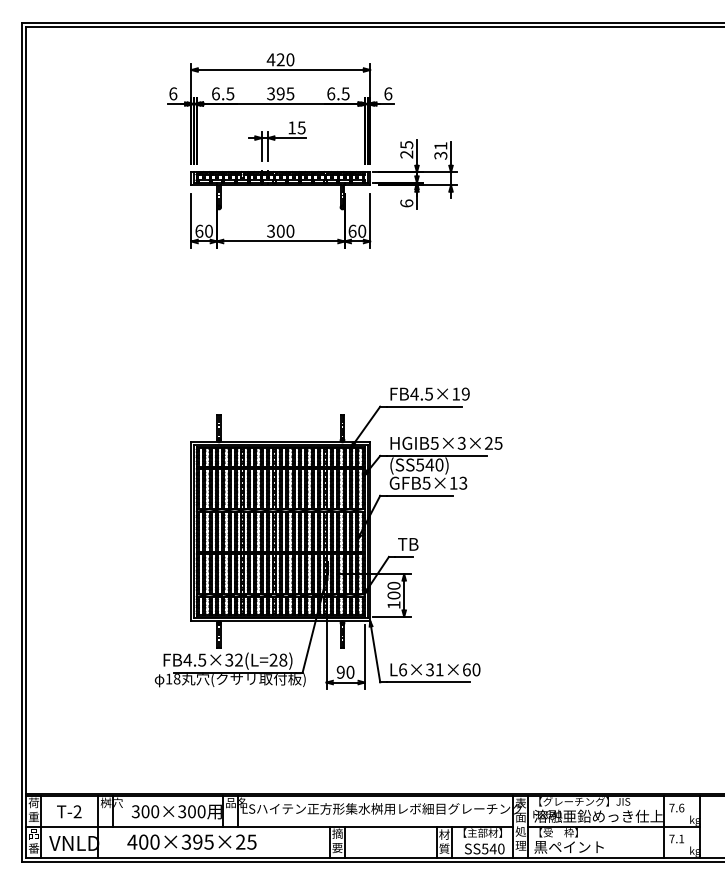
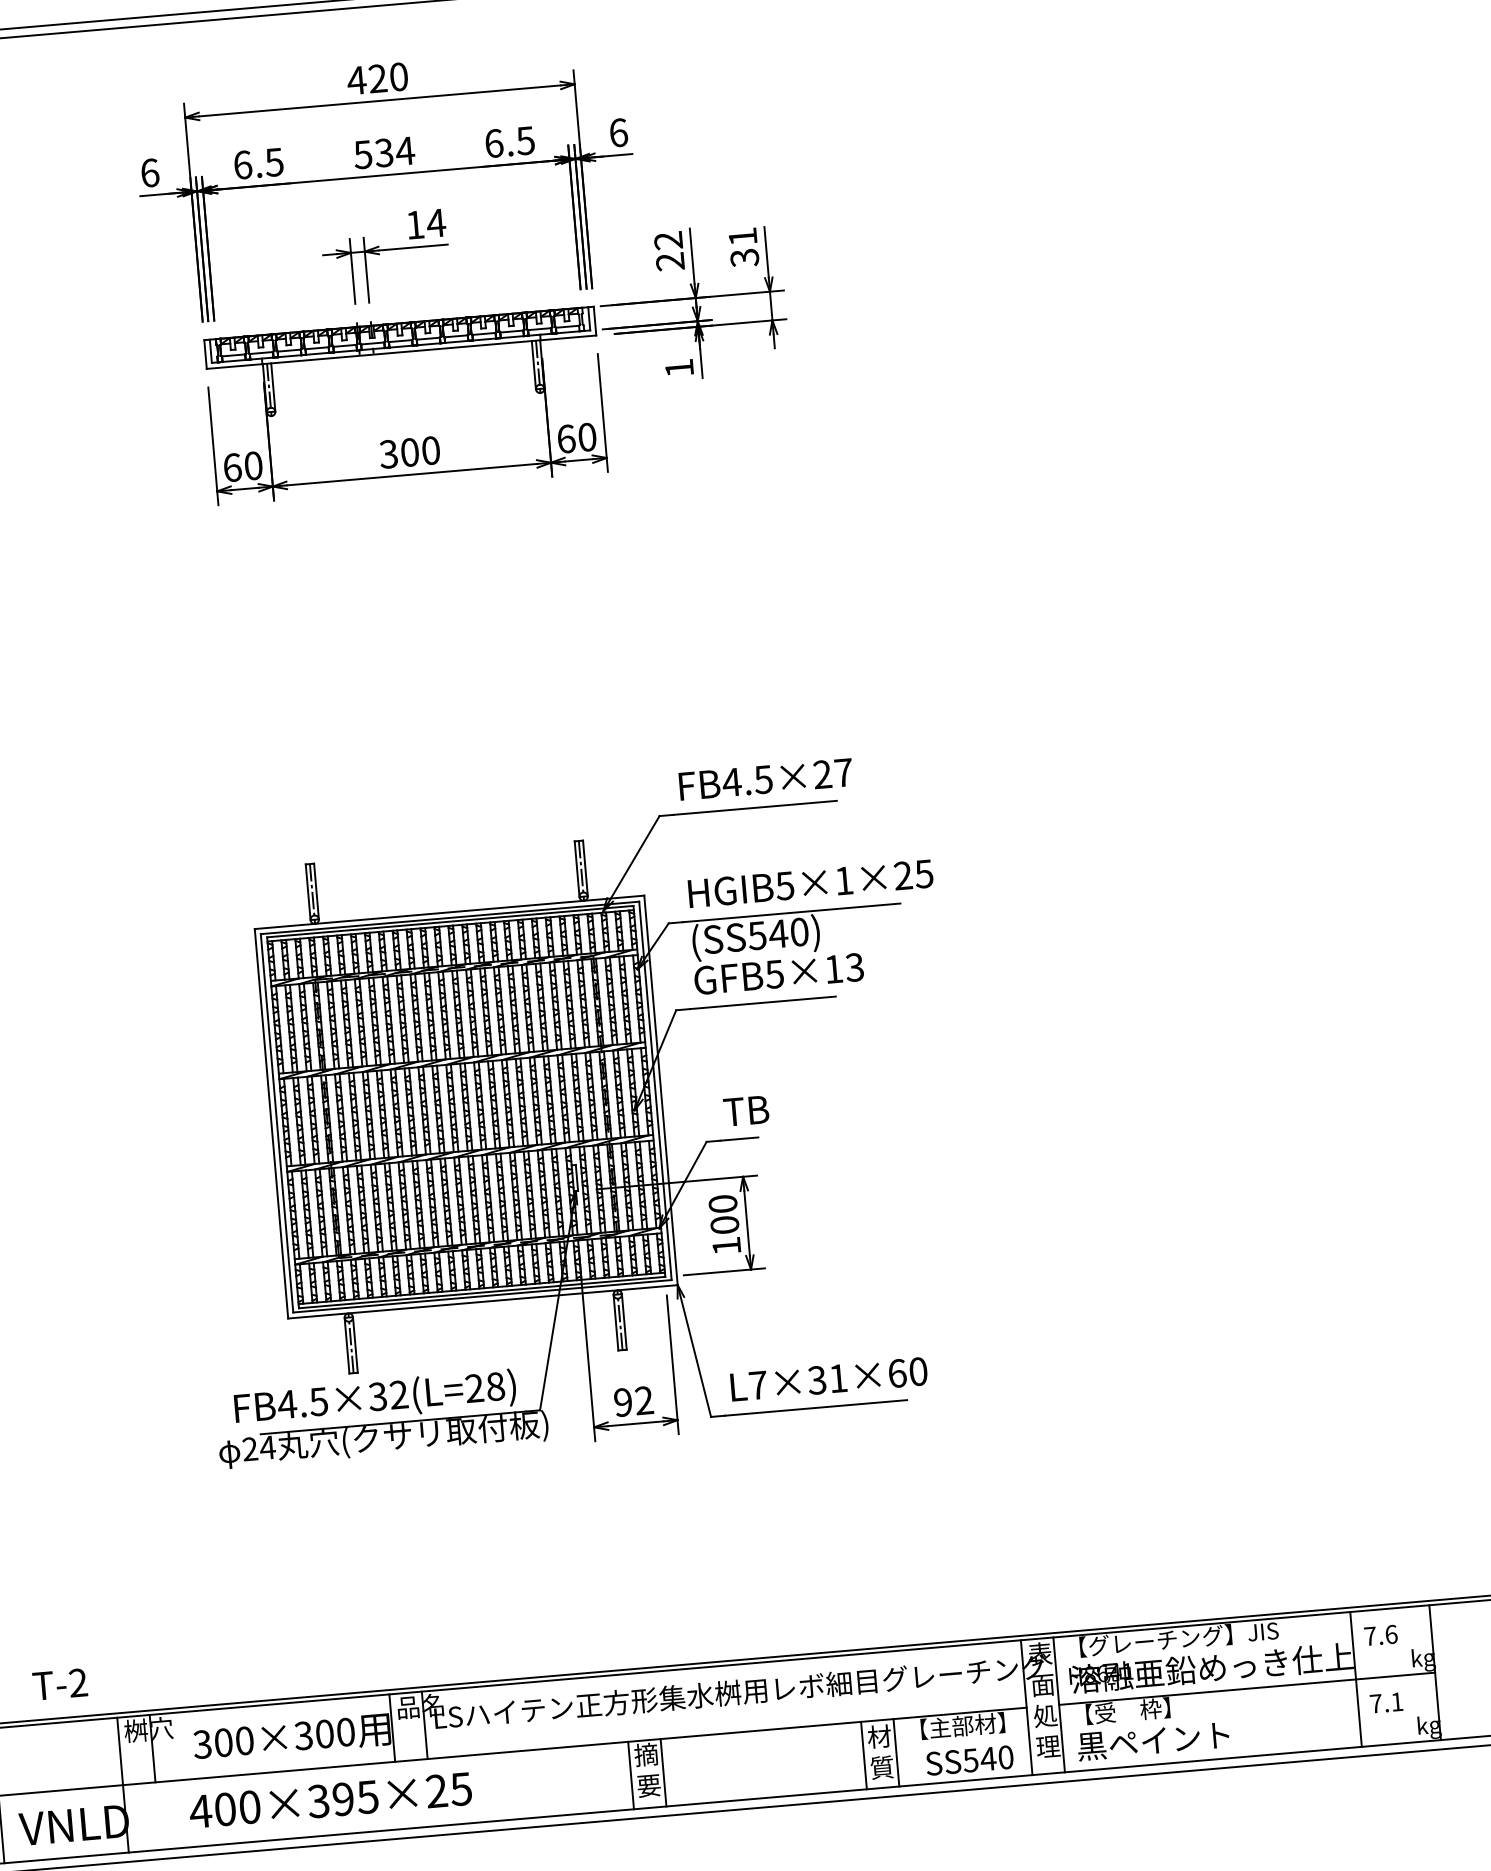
text: (280, 93) -> (383, 152), 395 -> 534
text: (301, 127) -> (435, 222), 15 -> 14
text: (406, 145) -> (667, 241), 25 -> 22
text: (406, 203) -> (678, 368), 6 -> 1
text: (460, 393) -> (831, 772), FB4.5×19 -> FB4.5×27
text: (461, 442) -> (843, 878), HGIB5×3×25 -> HGIB5×1×25
text: (403, 669) -> (759, 1384), L6×31×60 -> L7×31×60
text: (350, 672) -> (644, 1400), 90 -> 92
text: (172, 678) -> (257, 1447), 18 -> 24
text: (69, 811) -> (60, 1683), moved

